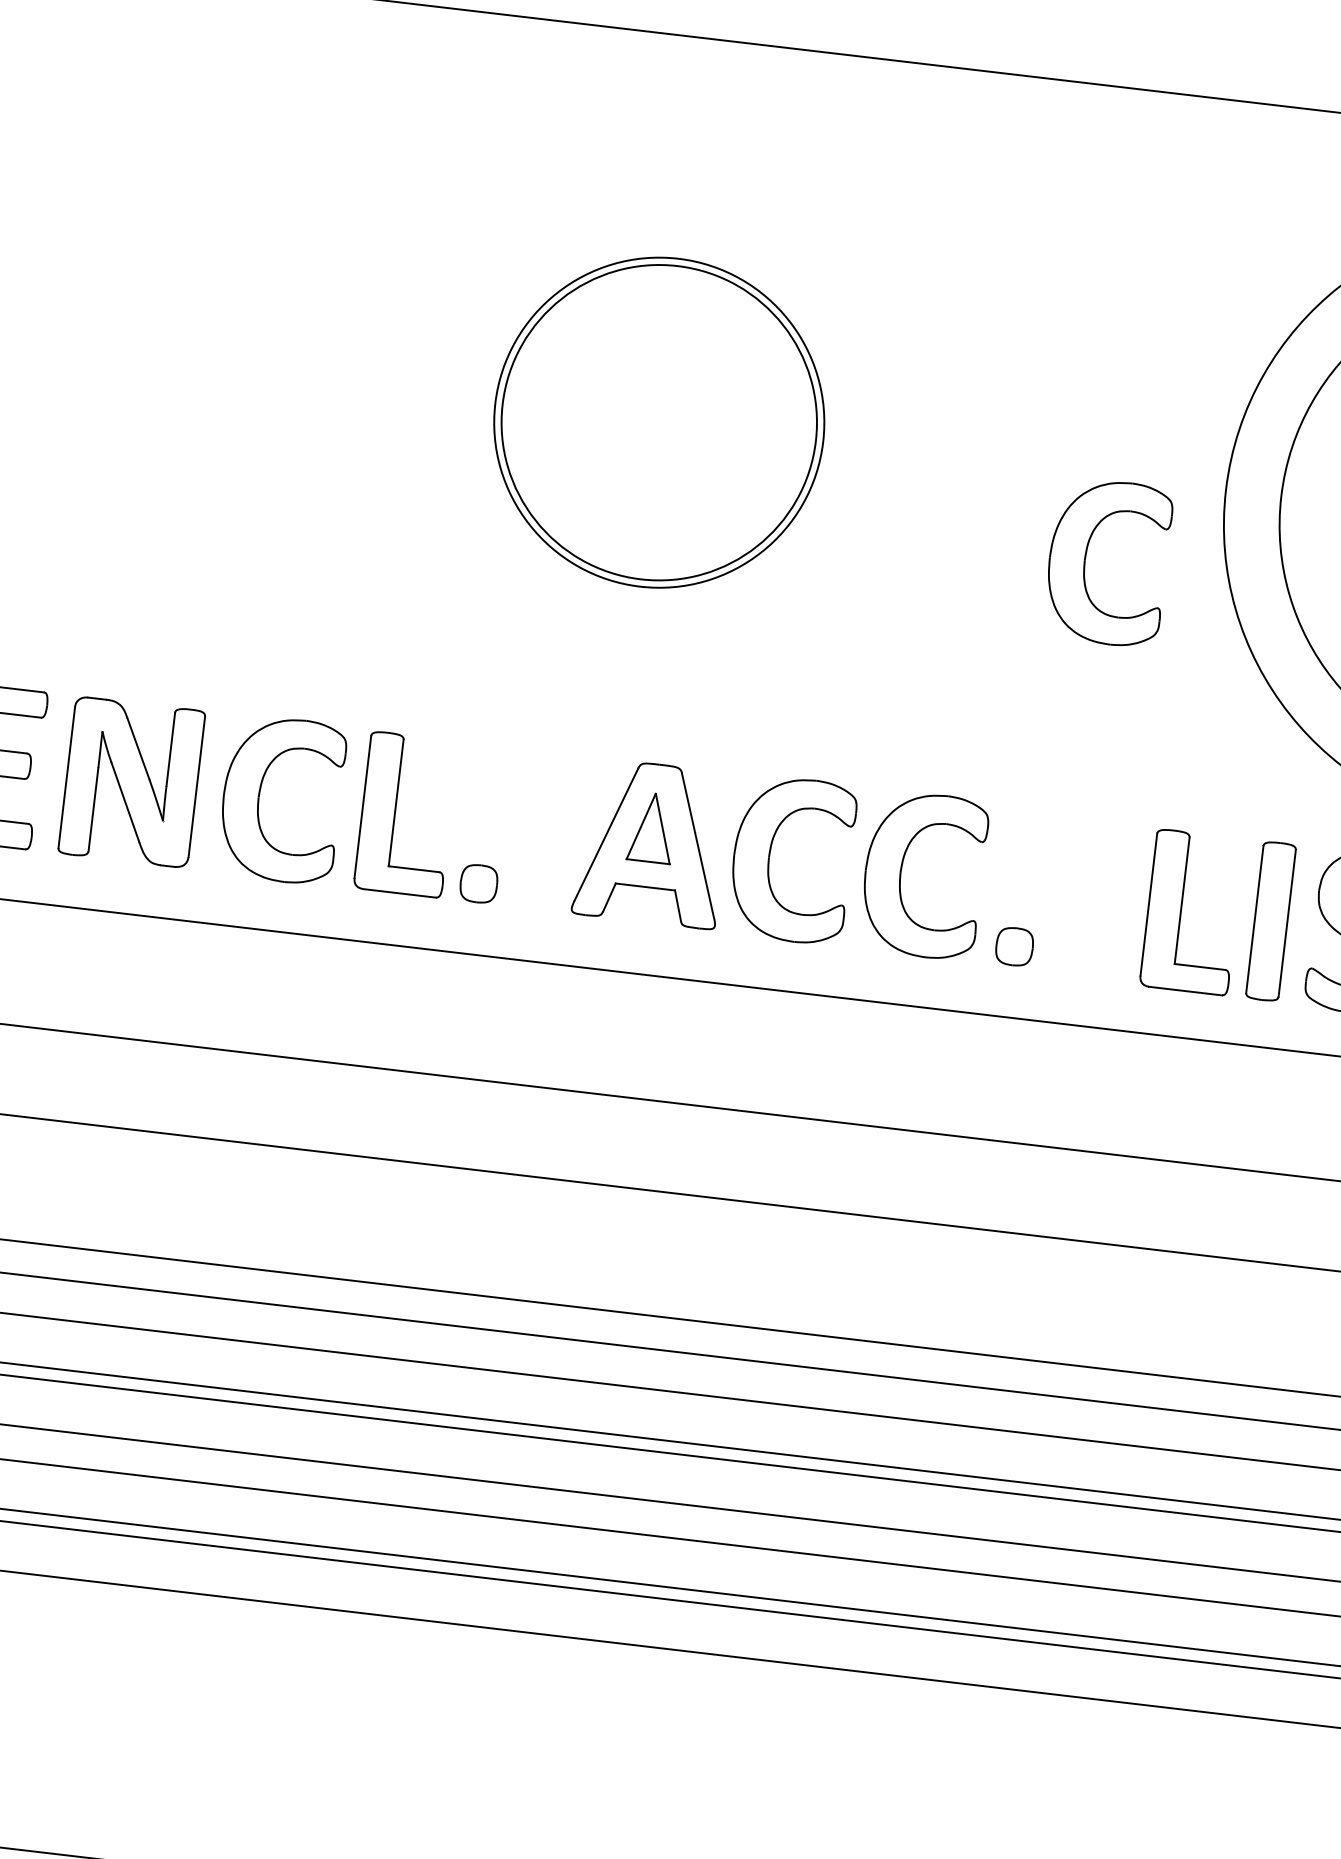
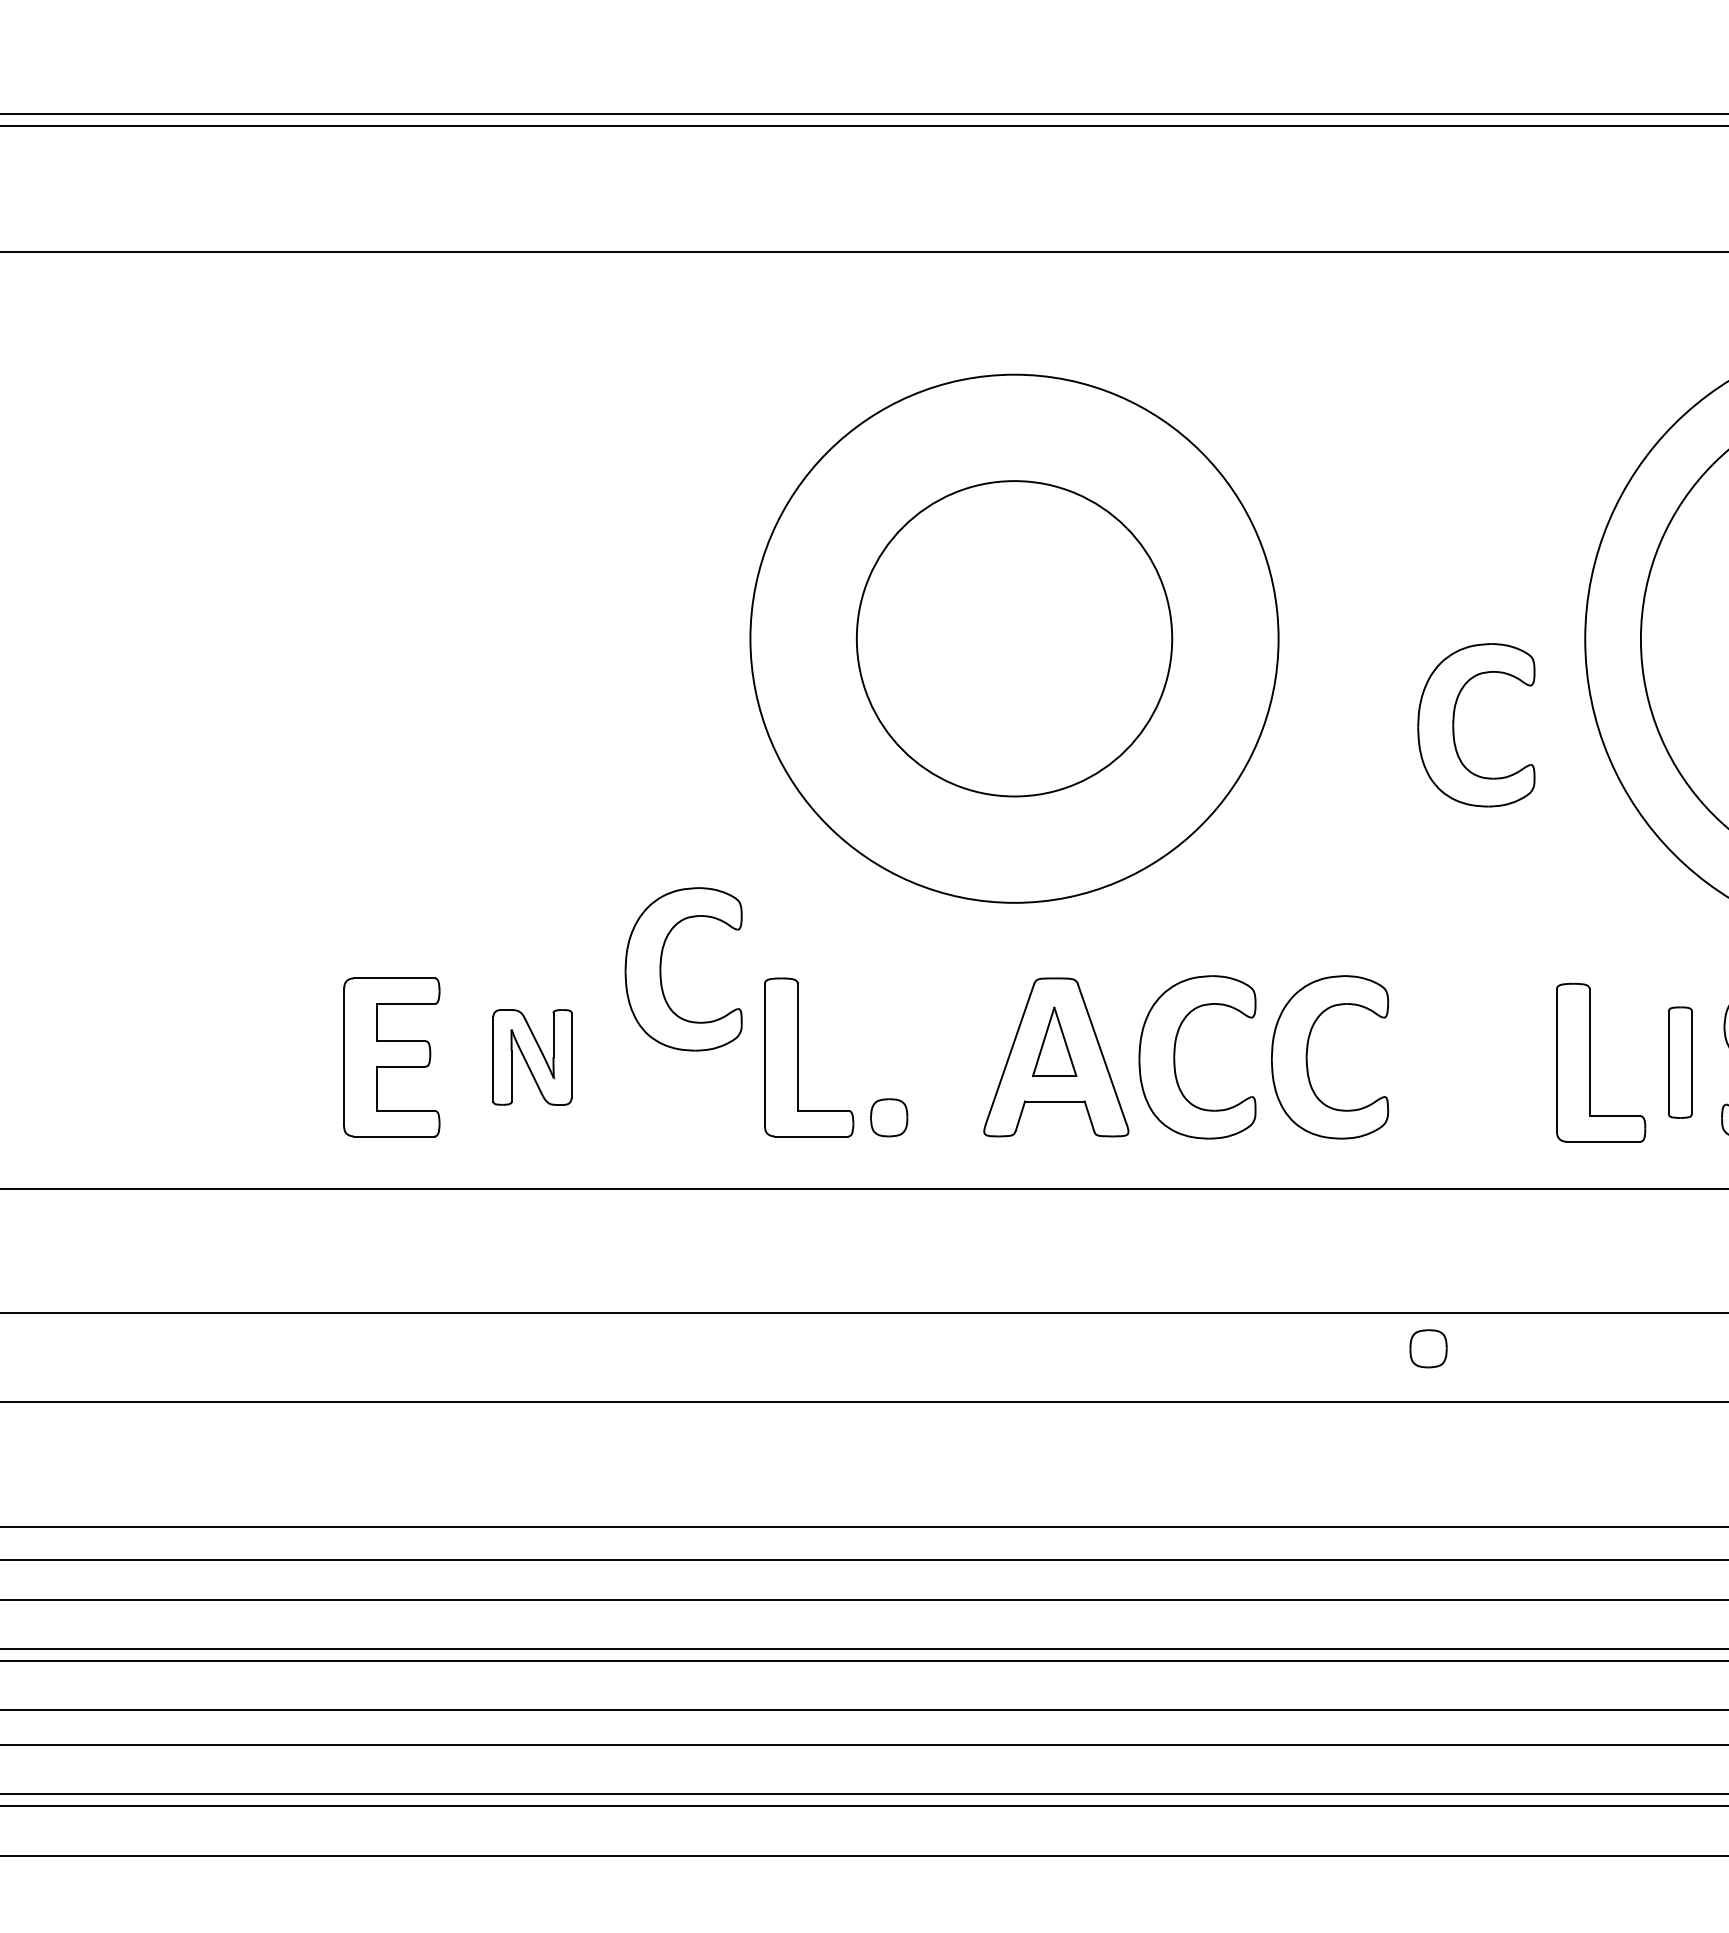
circle: (659, 422) -> (1014, 638), size x1.6
part: (131, 782) -> (532, 1057), size x0.6
part: (259, 797) -> (661, 969), moved
part: (1271, 921) -> (1680, 1062), size x0.7
part: (1014, 946) -> (1428, 1348), moved

